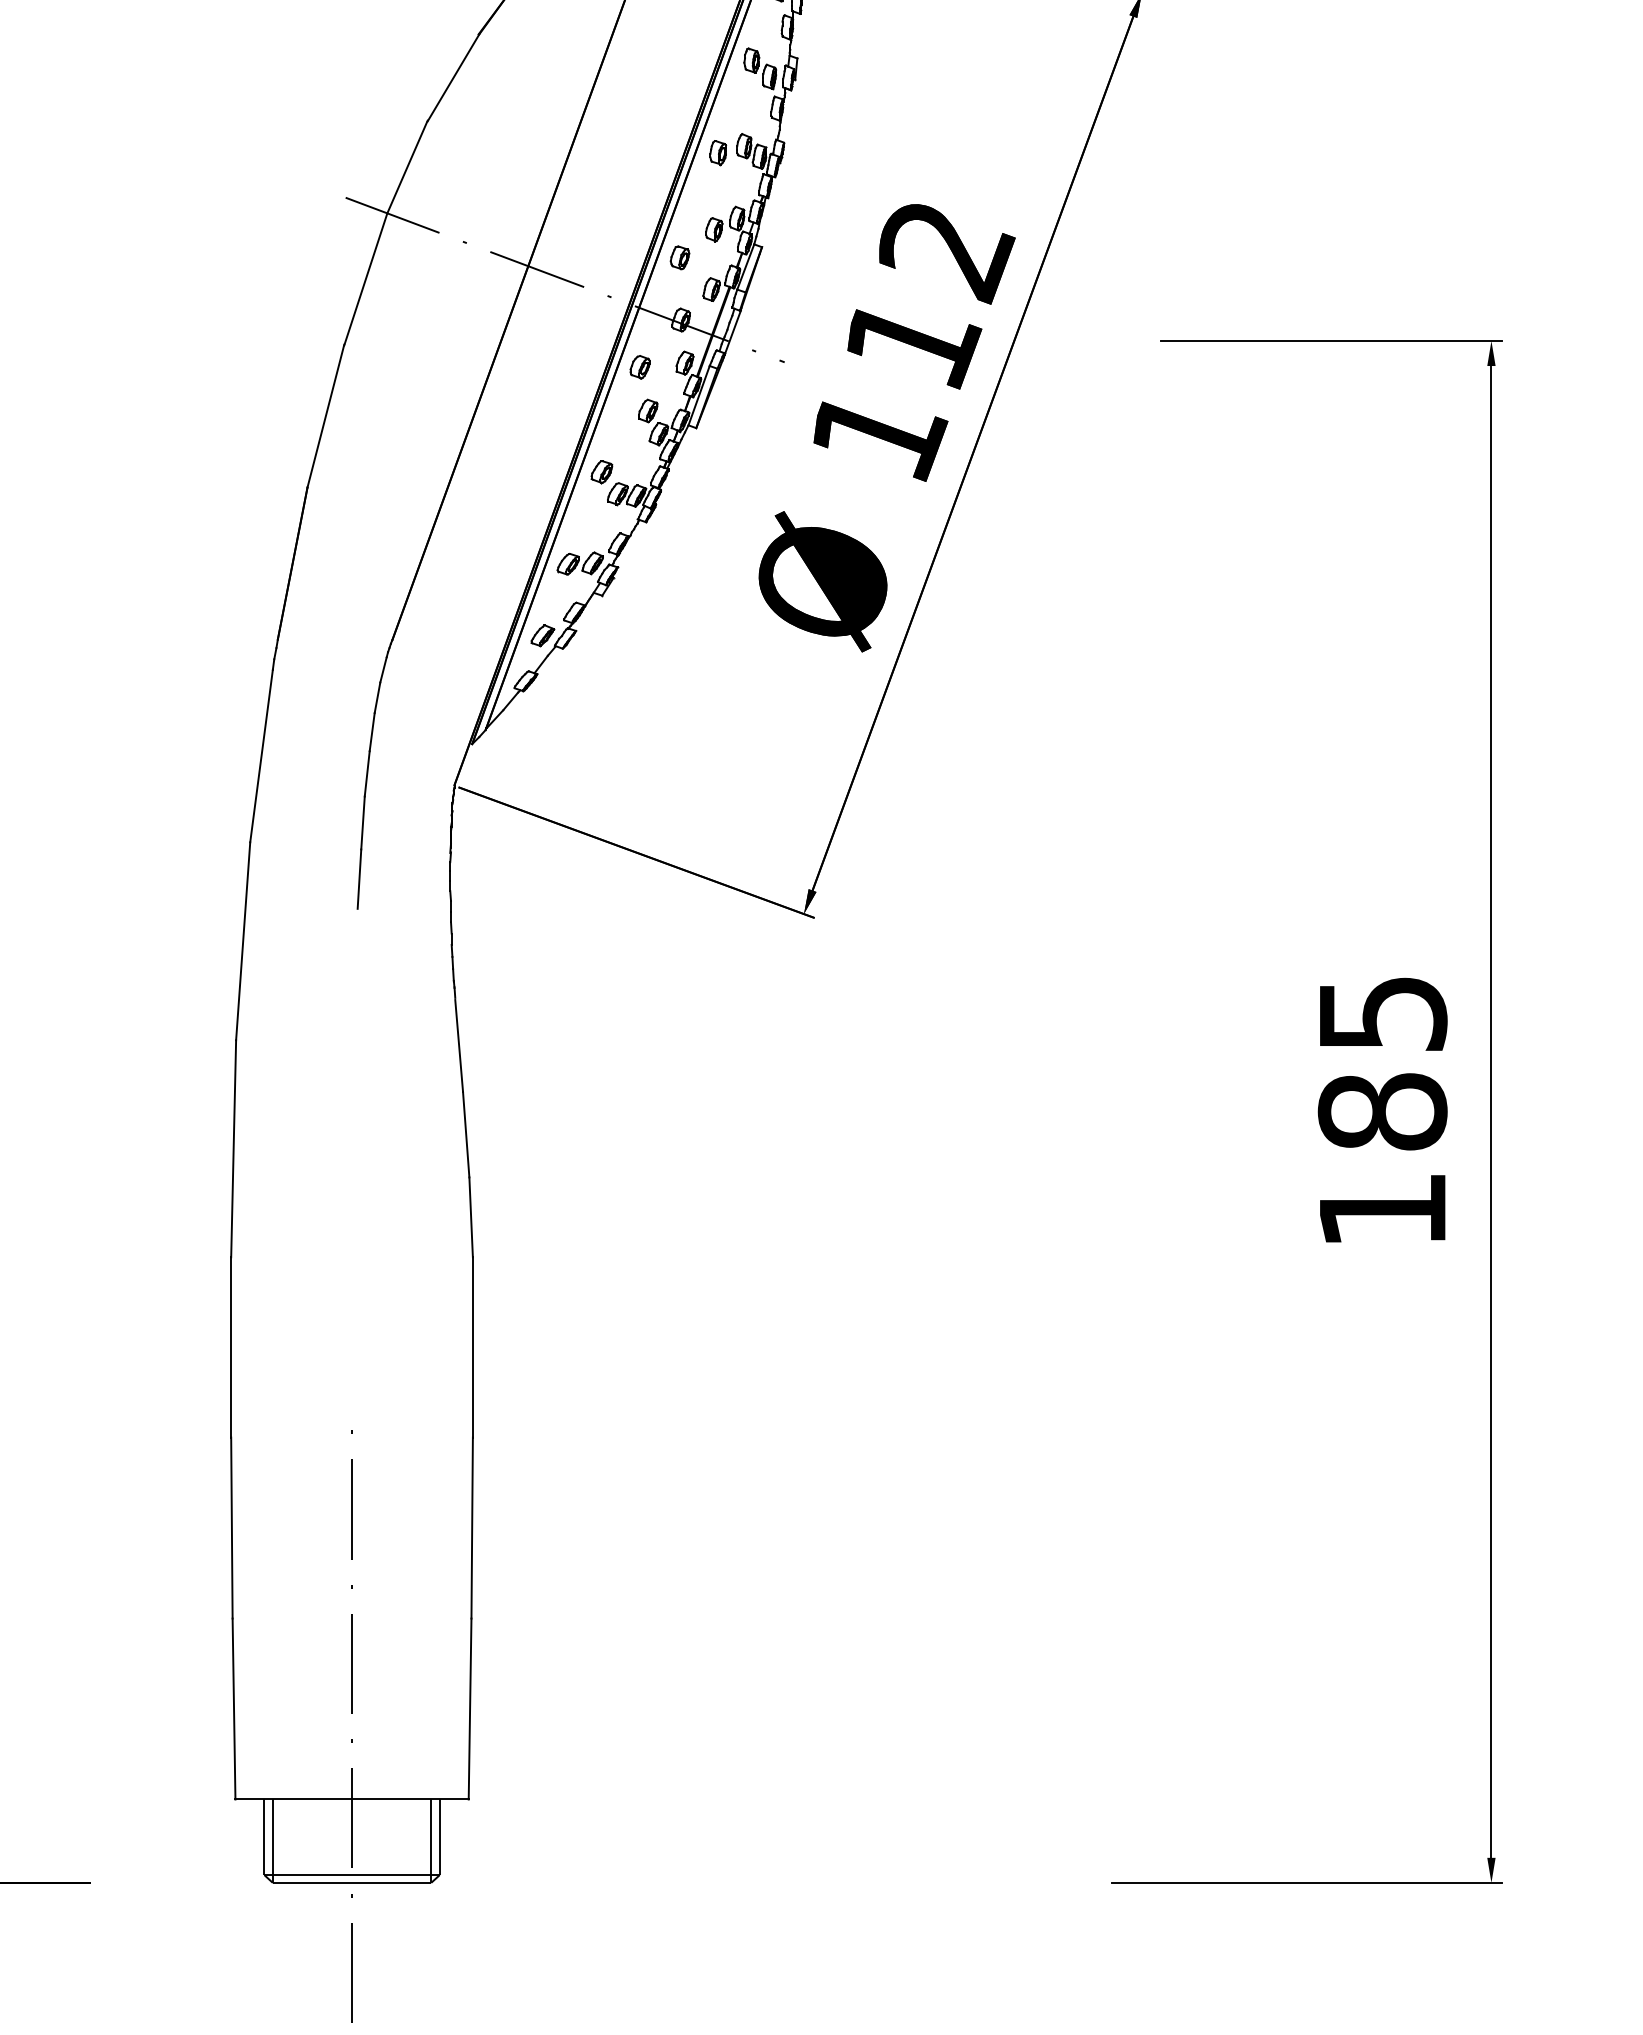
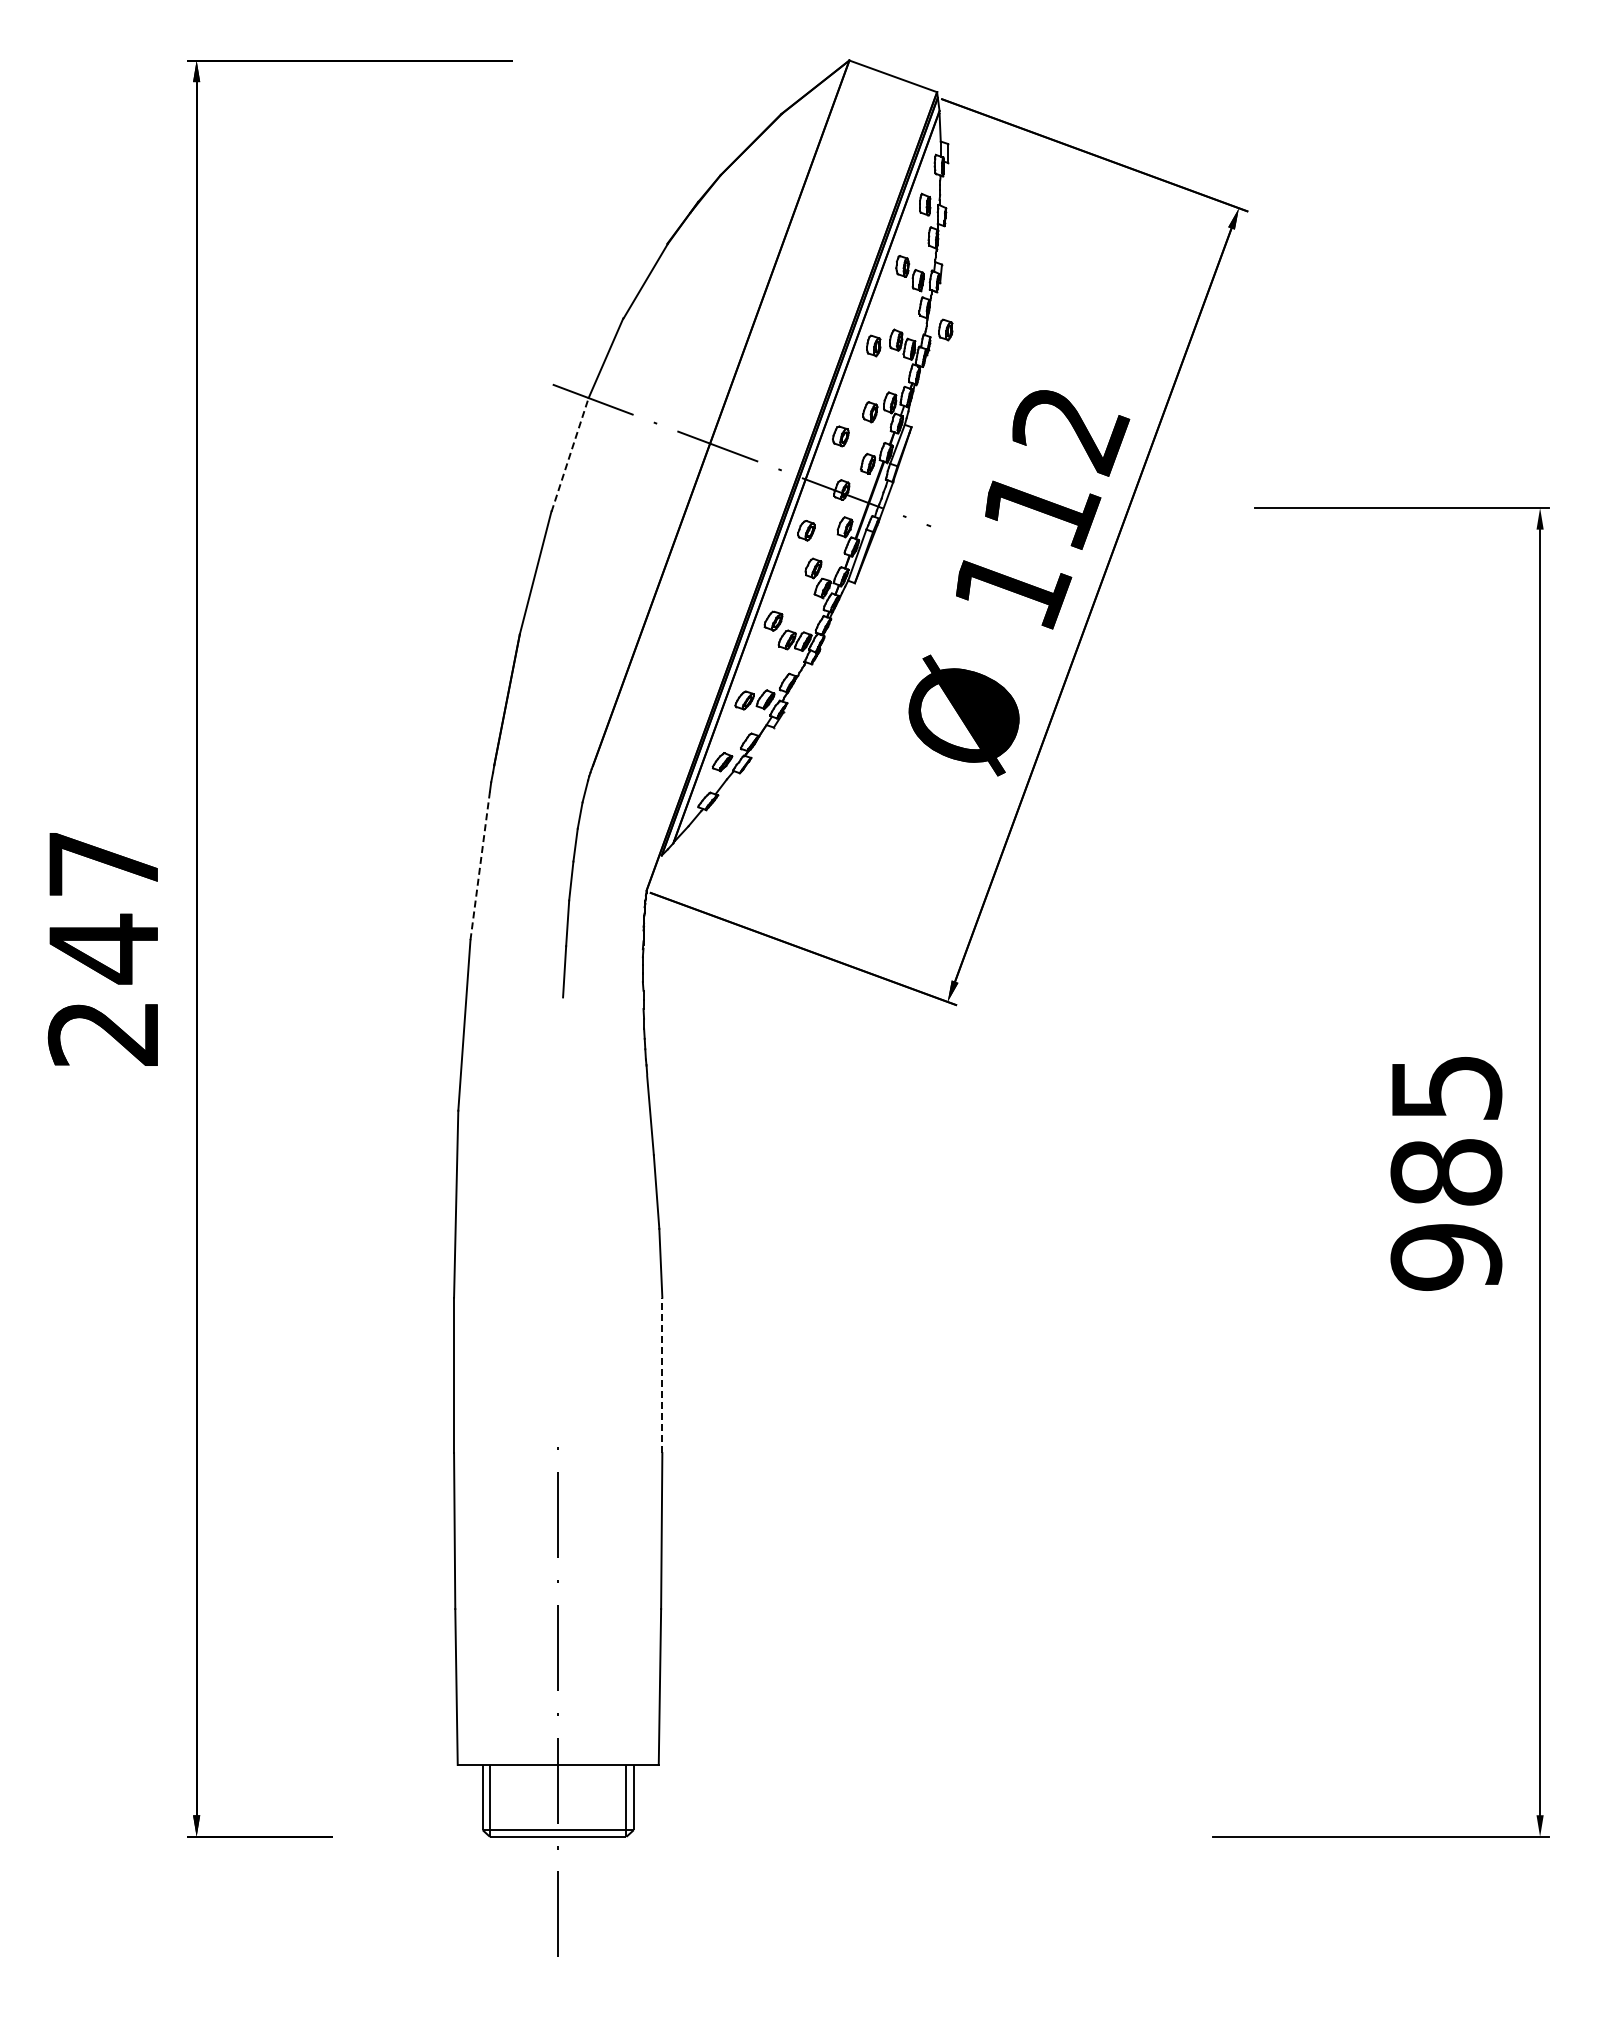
part: (801, 133) -> (945, 329), added
line: (366, 278) -> (570, 454), solid -> dashed
line: (261, 755) -> (480, 865), solid -> dashed
text: (1382, 1210) -> (1446, 1257), 185 -> 985
line: (473, 1347) -> (662, 1375), solid -> dashed

